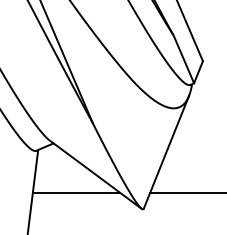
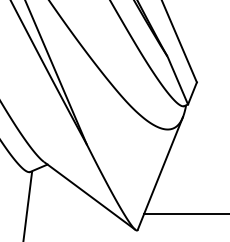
line: (76, 192) -> (70, 213), removed

